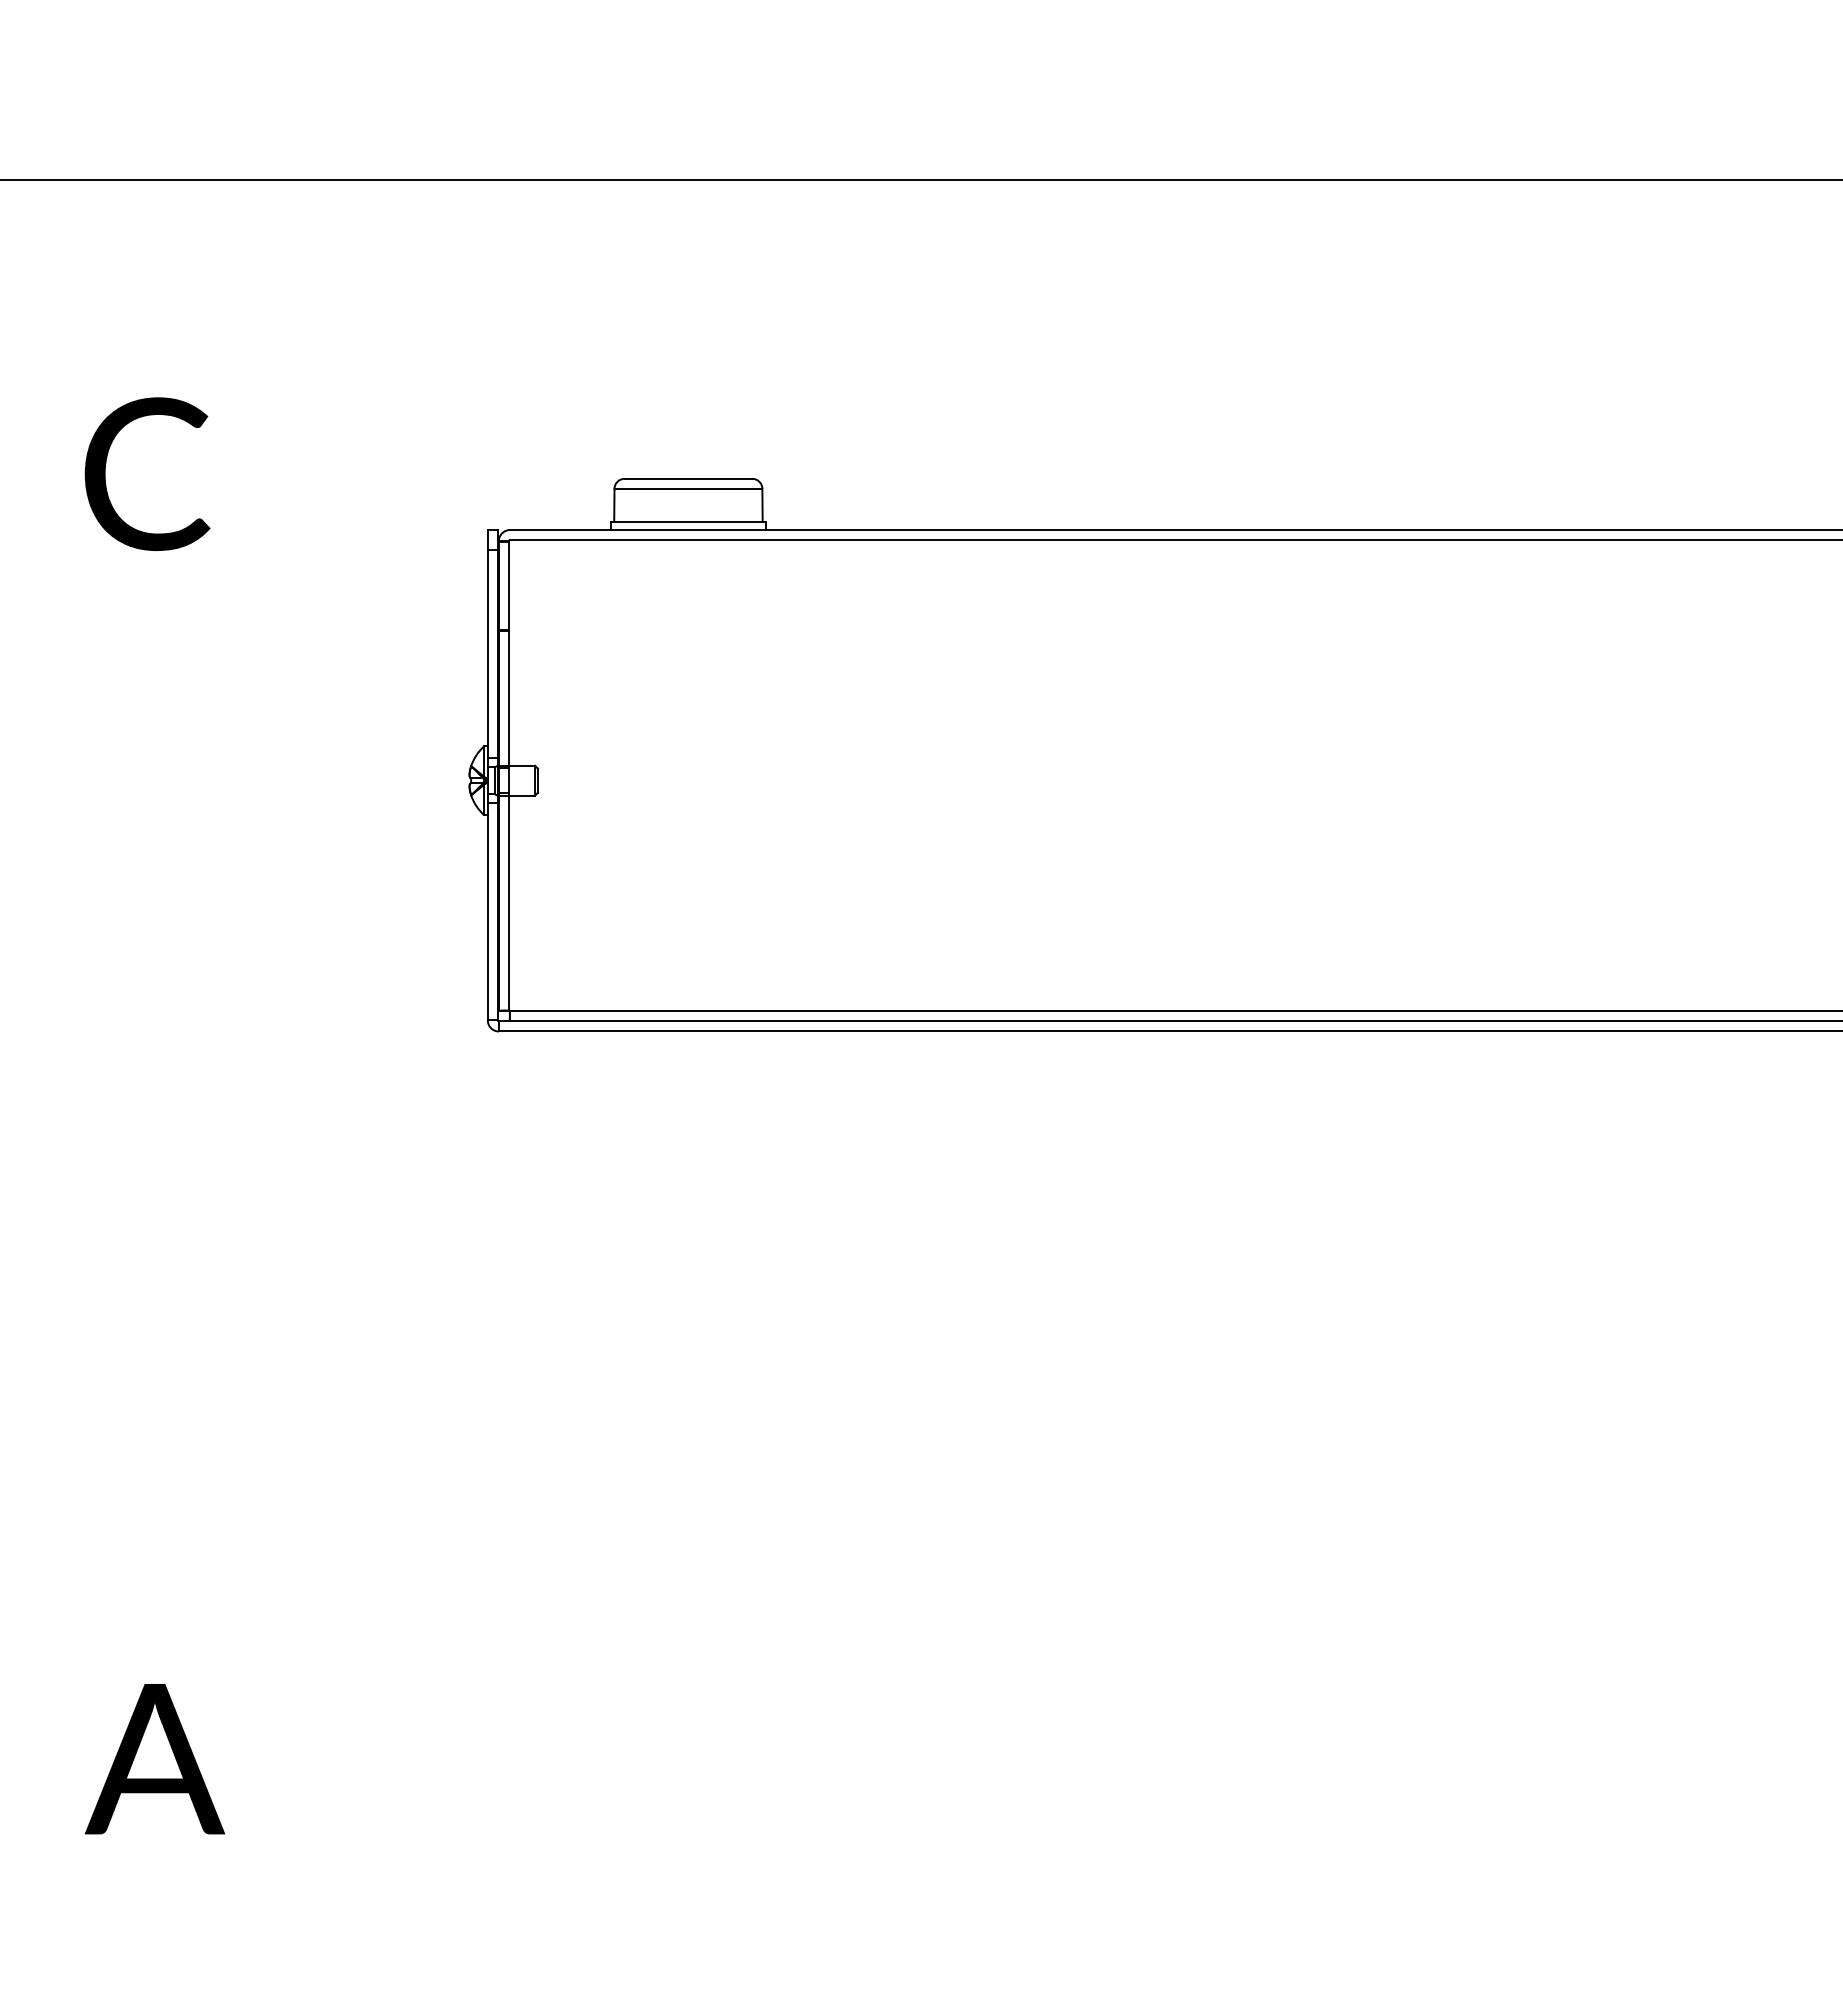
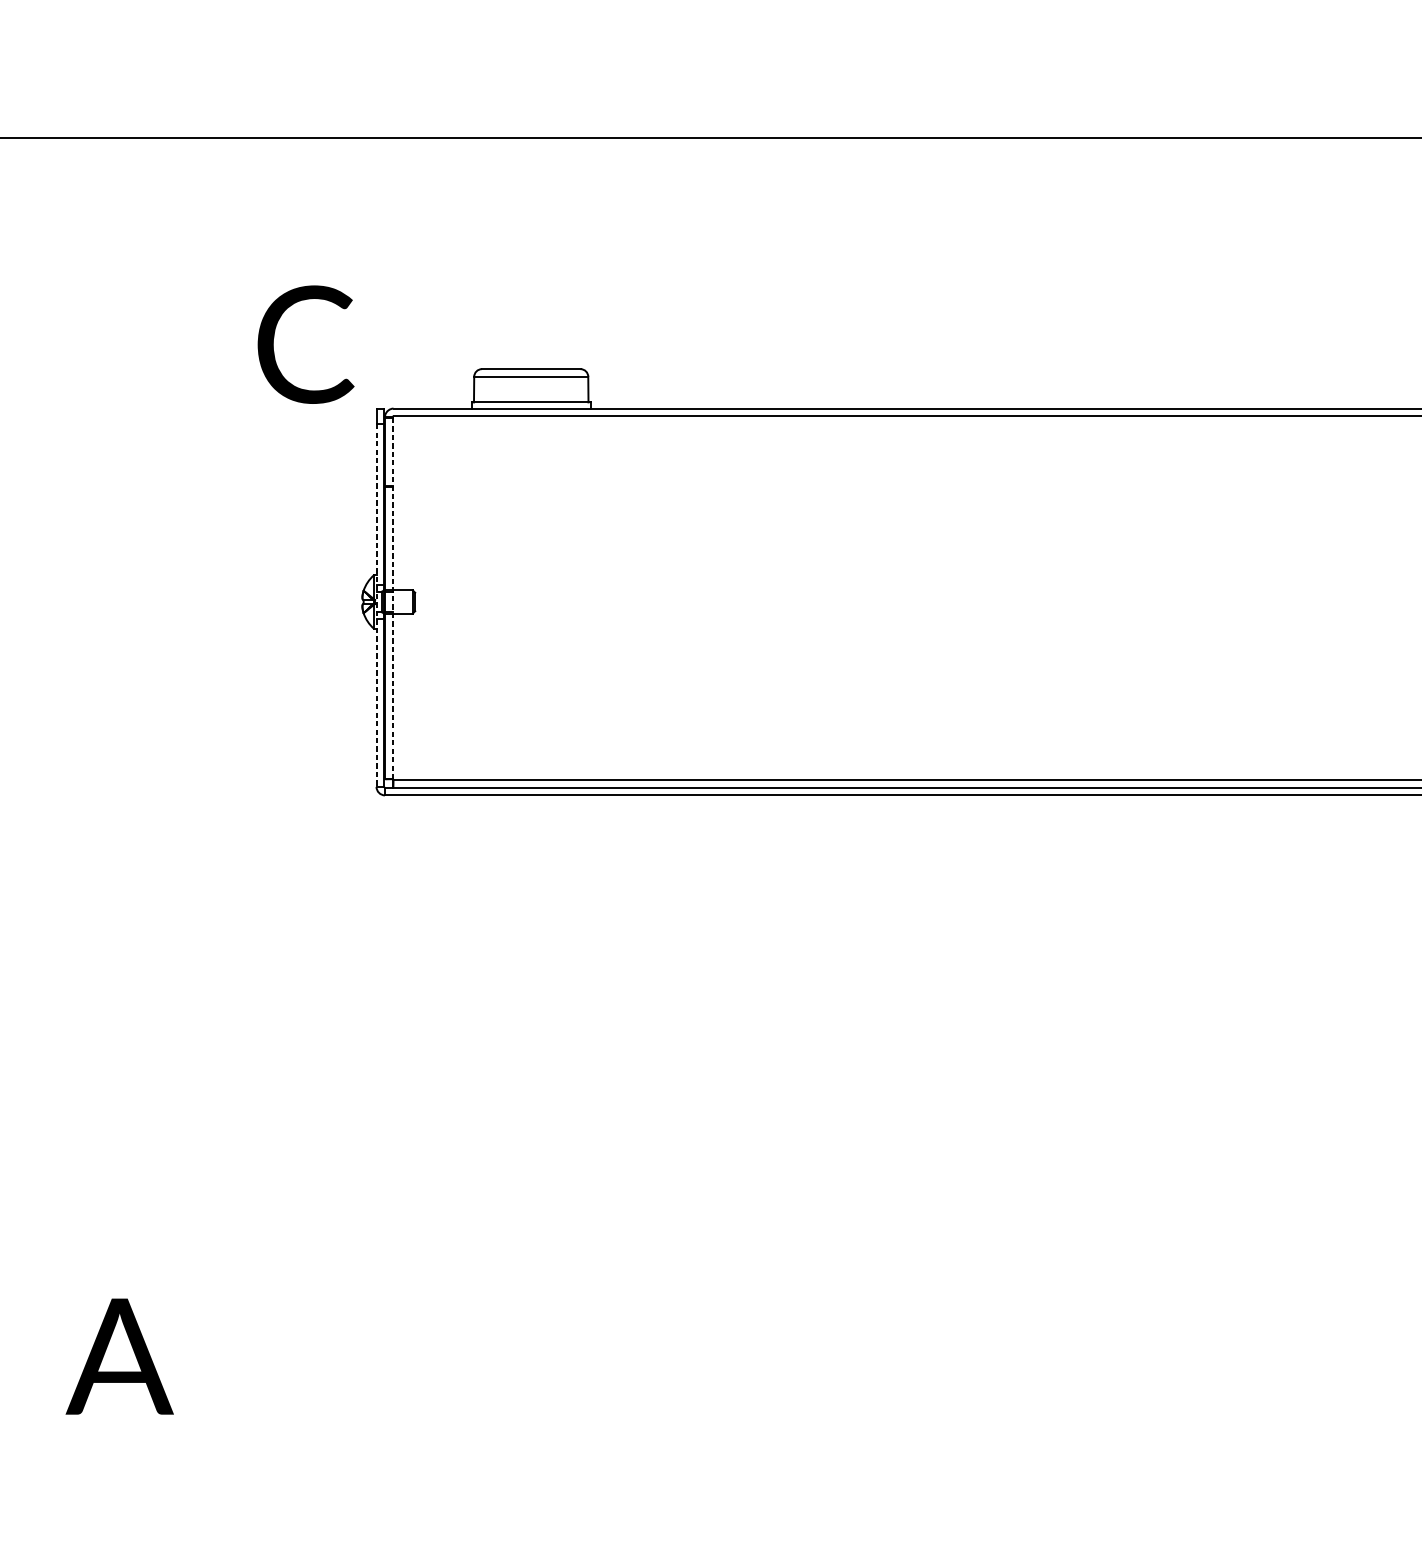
text: (147, 473) -> (306, 344), moved
line: (508, 776) -> (392, 598), solid -> dashed
line: (487, 785) -> (376, 605), solid -> dashed

